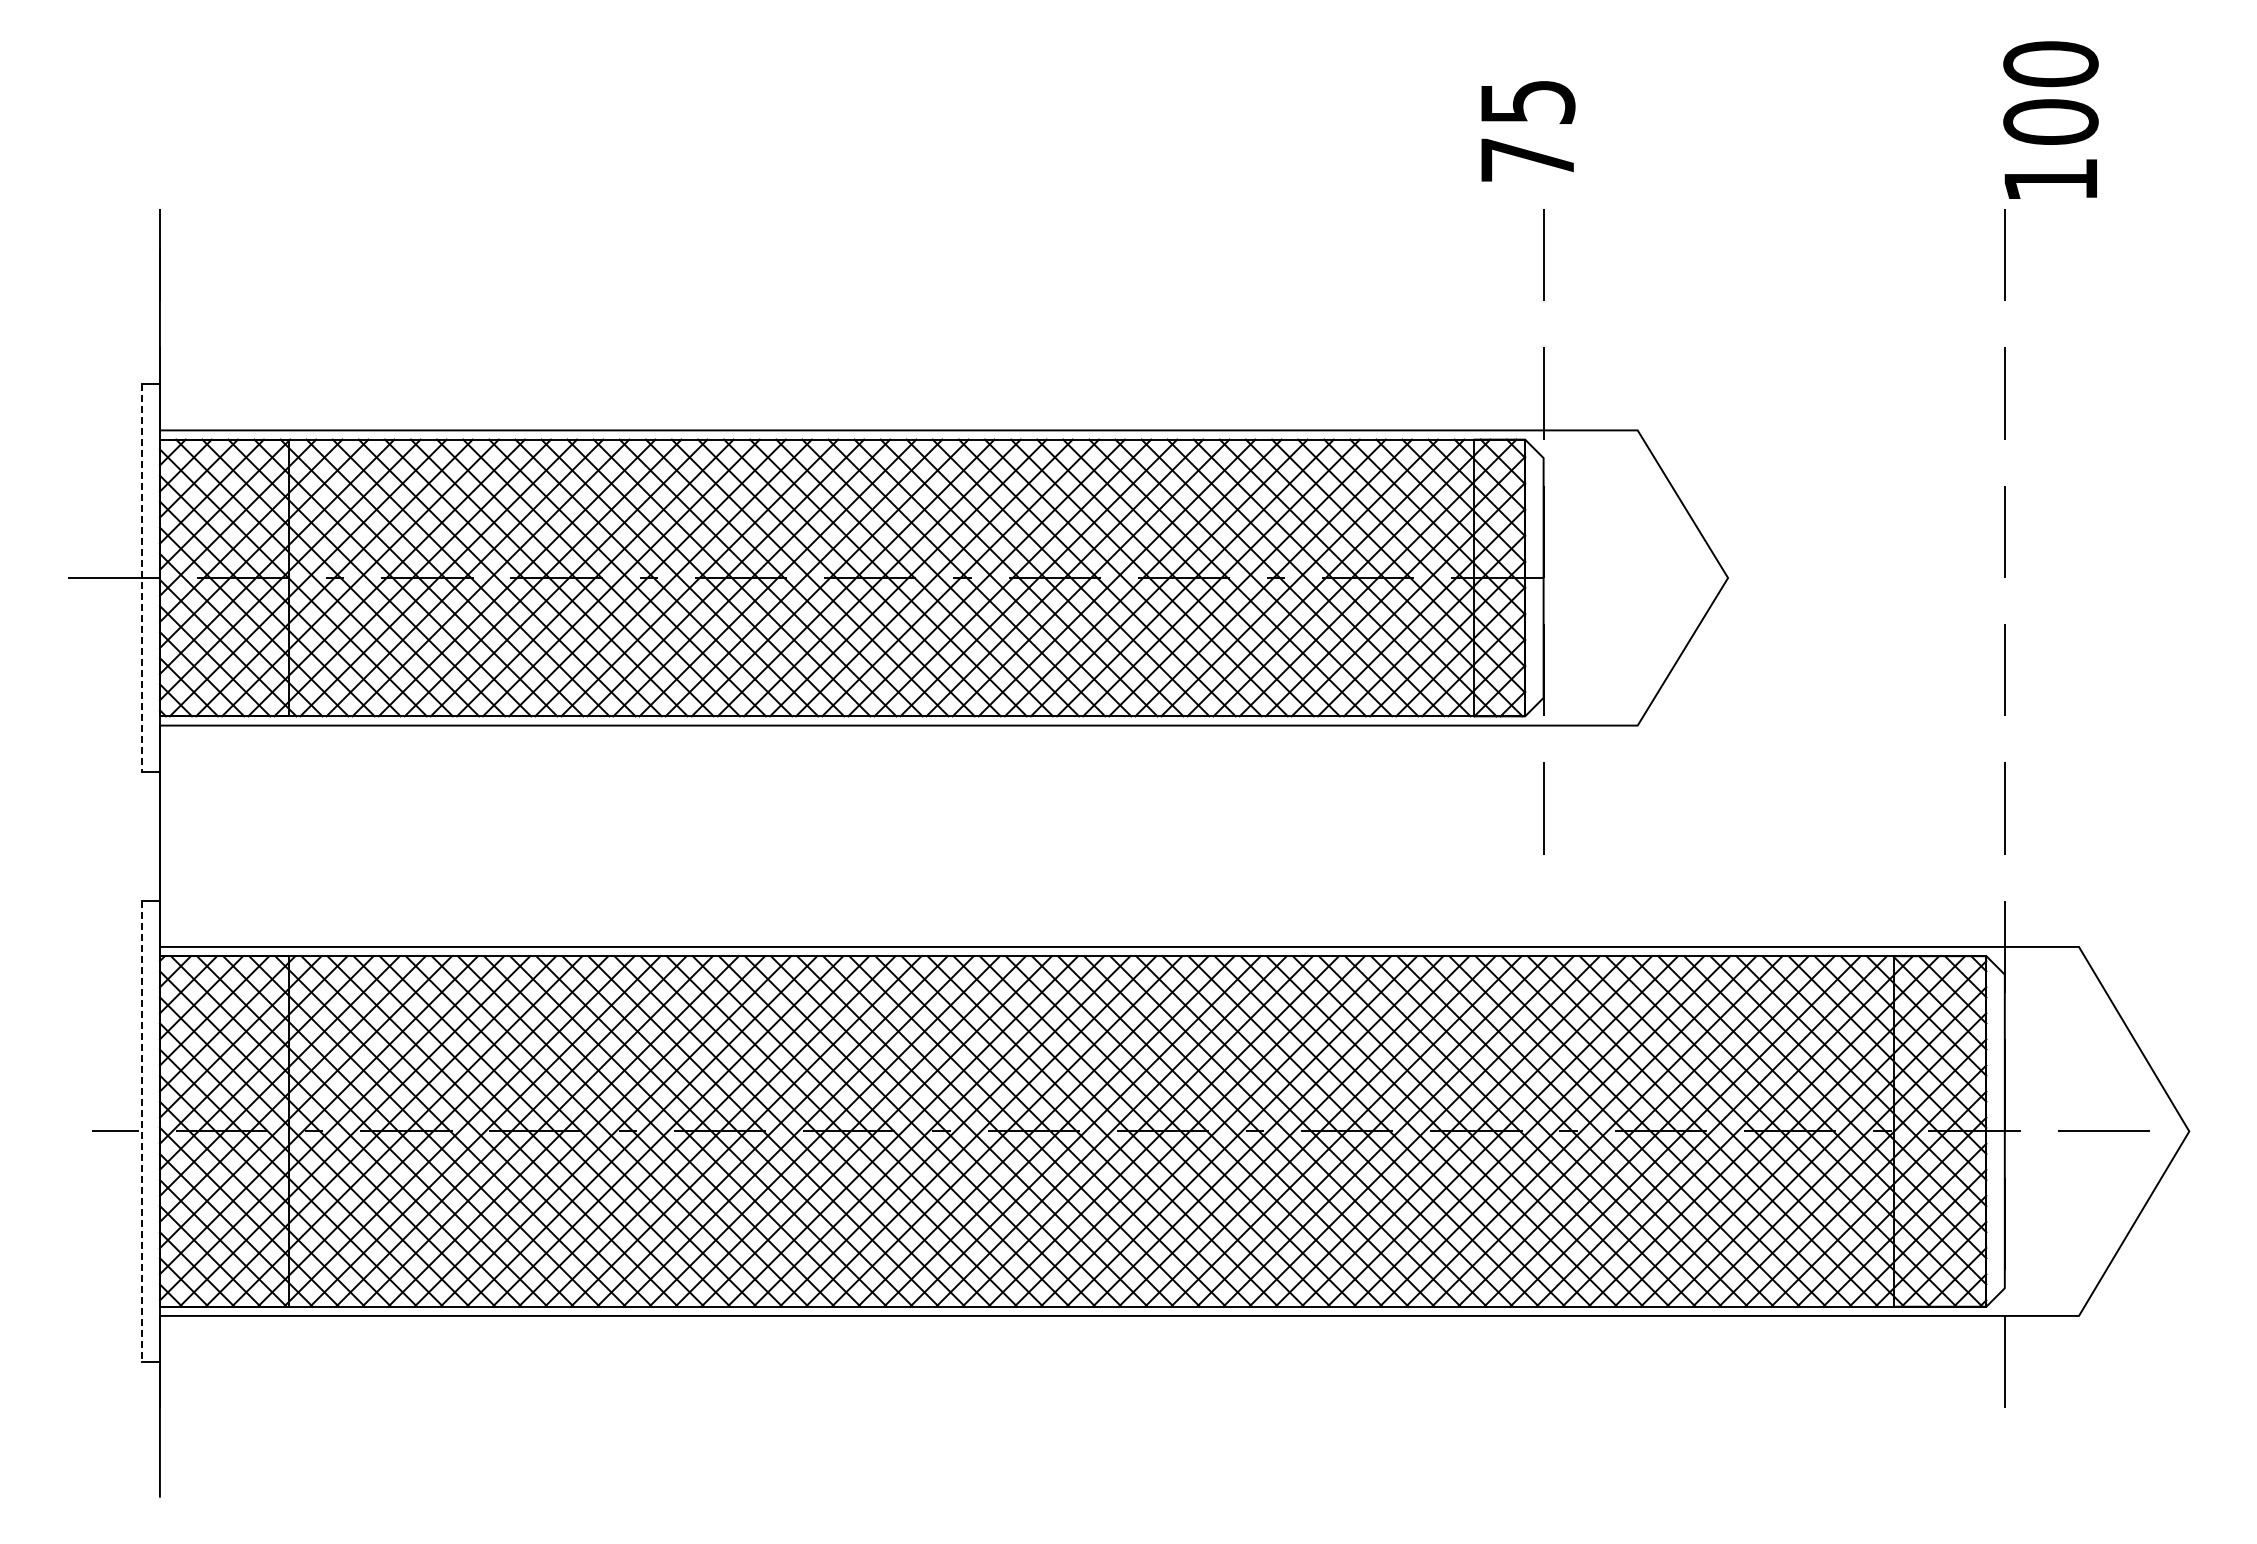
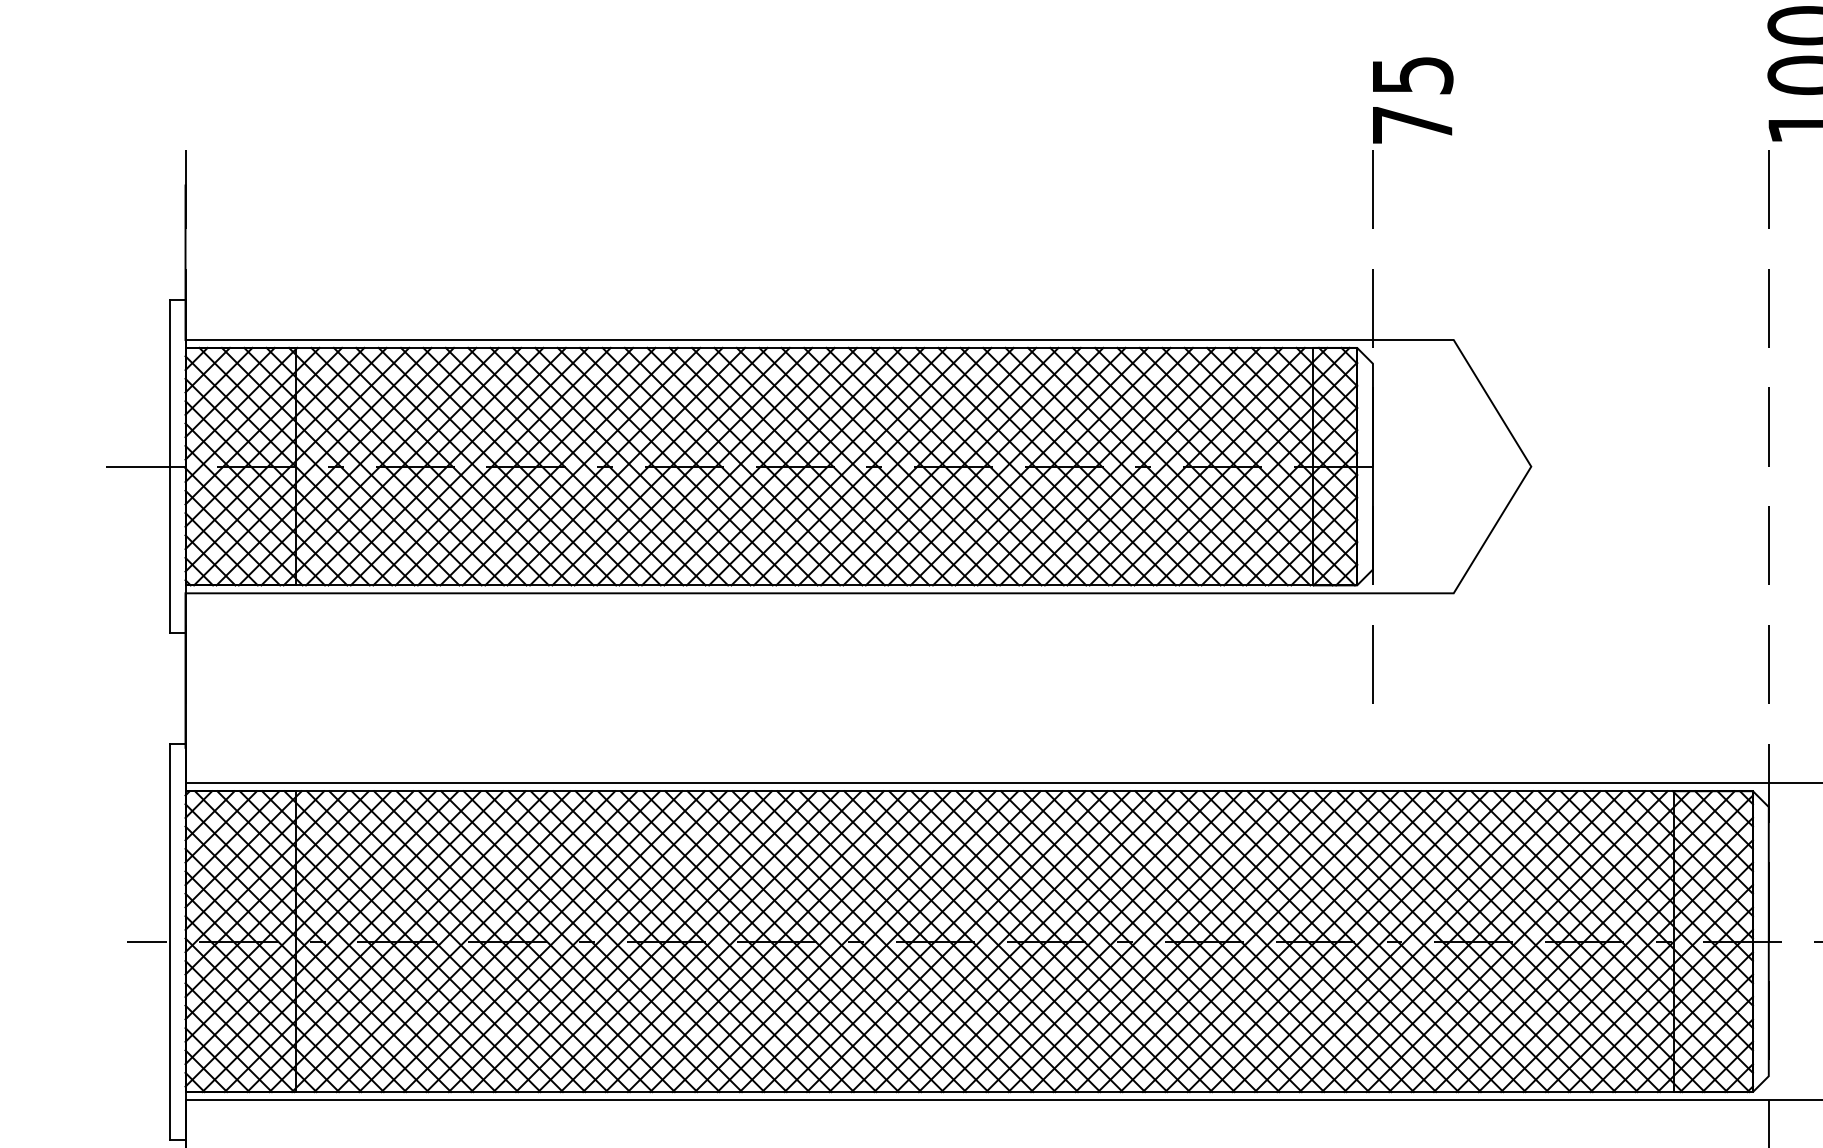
text: (1528, 131) -> (1413, 100), moved
line: (141, 578) -> (169, 467), dashed -> solid
line: (141, 1131) -> (169, 941), dashed -> solid

